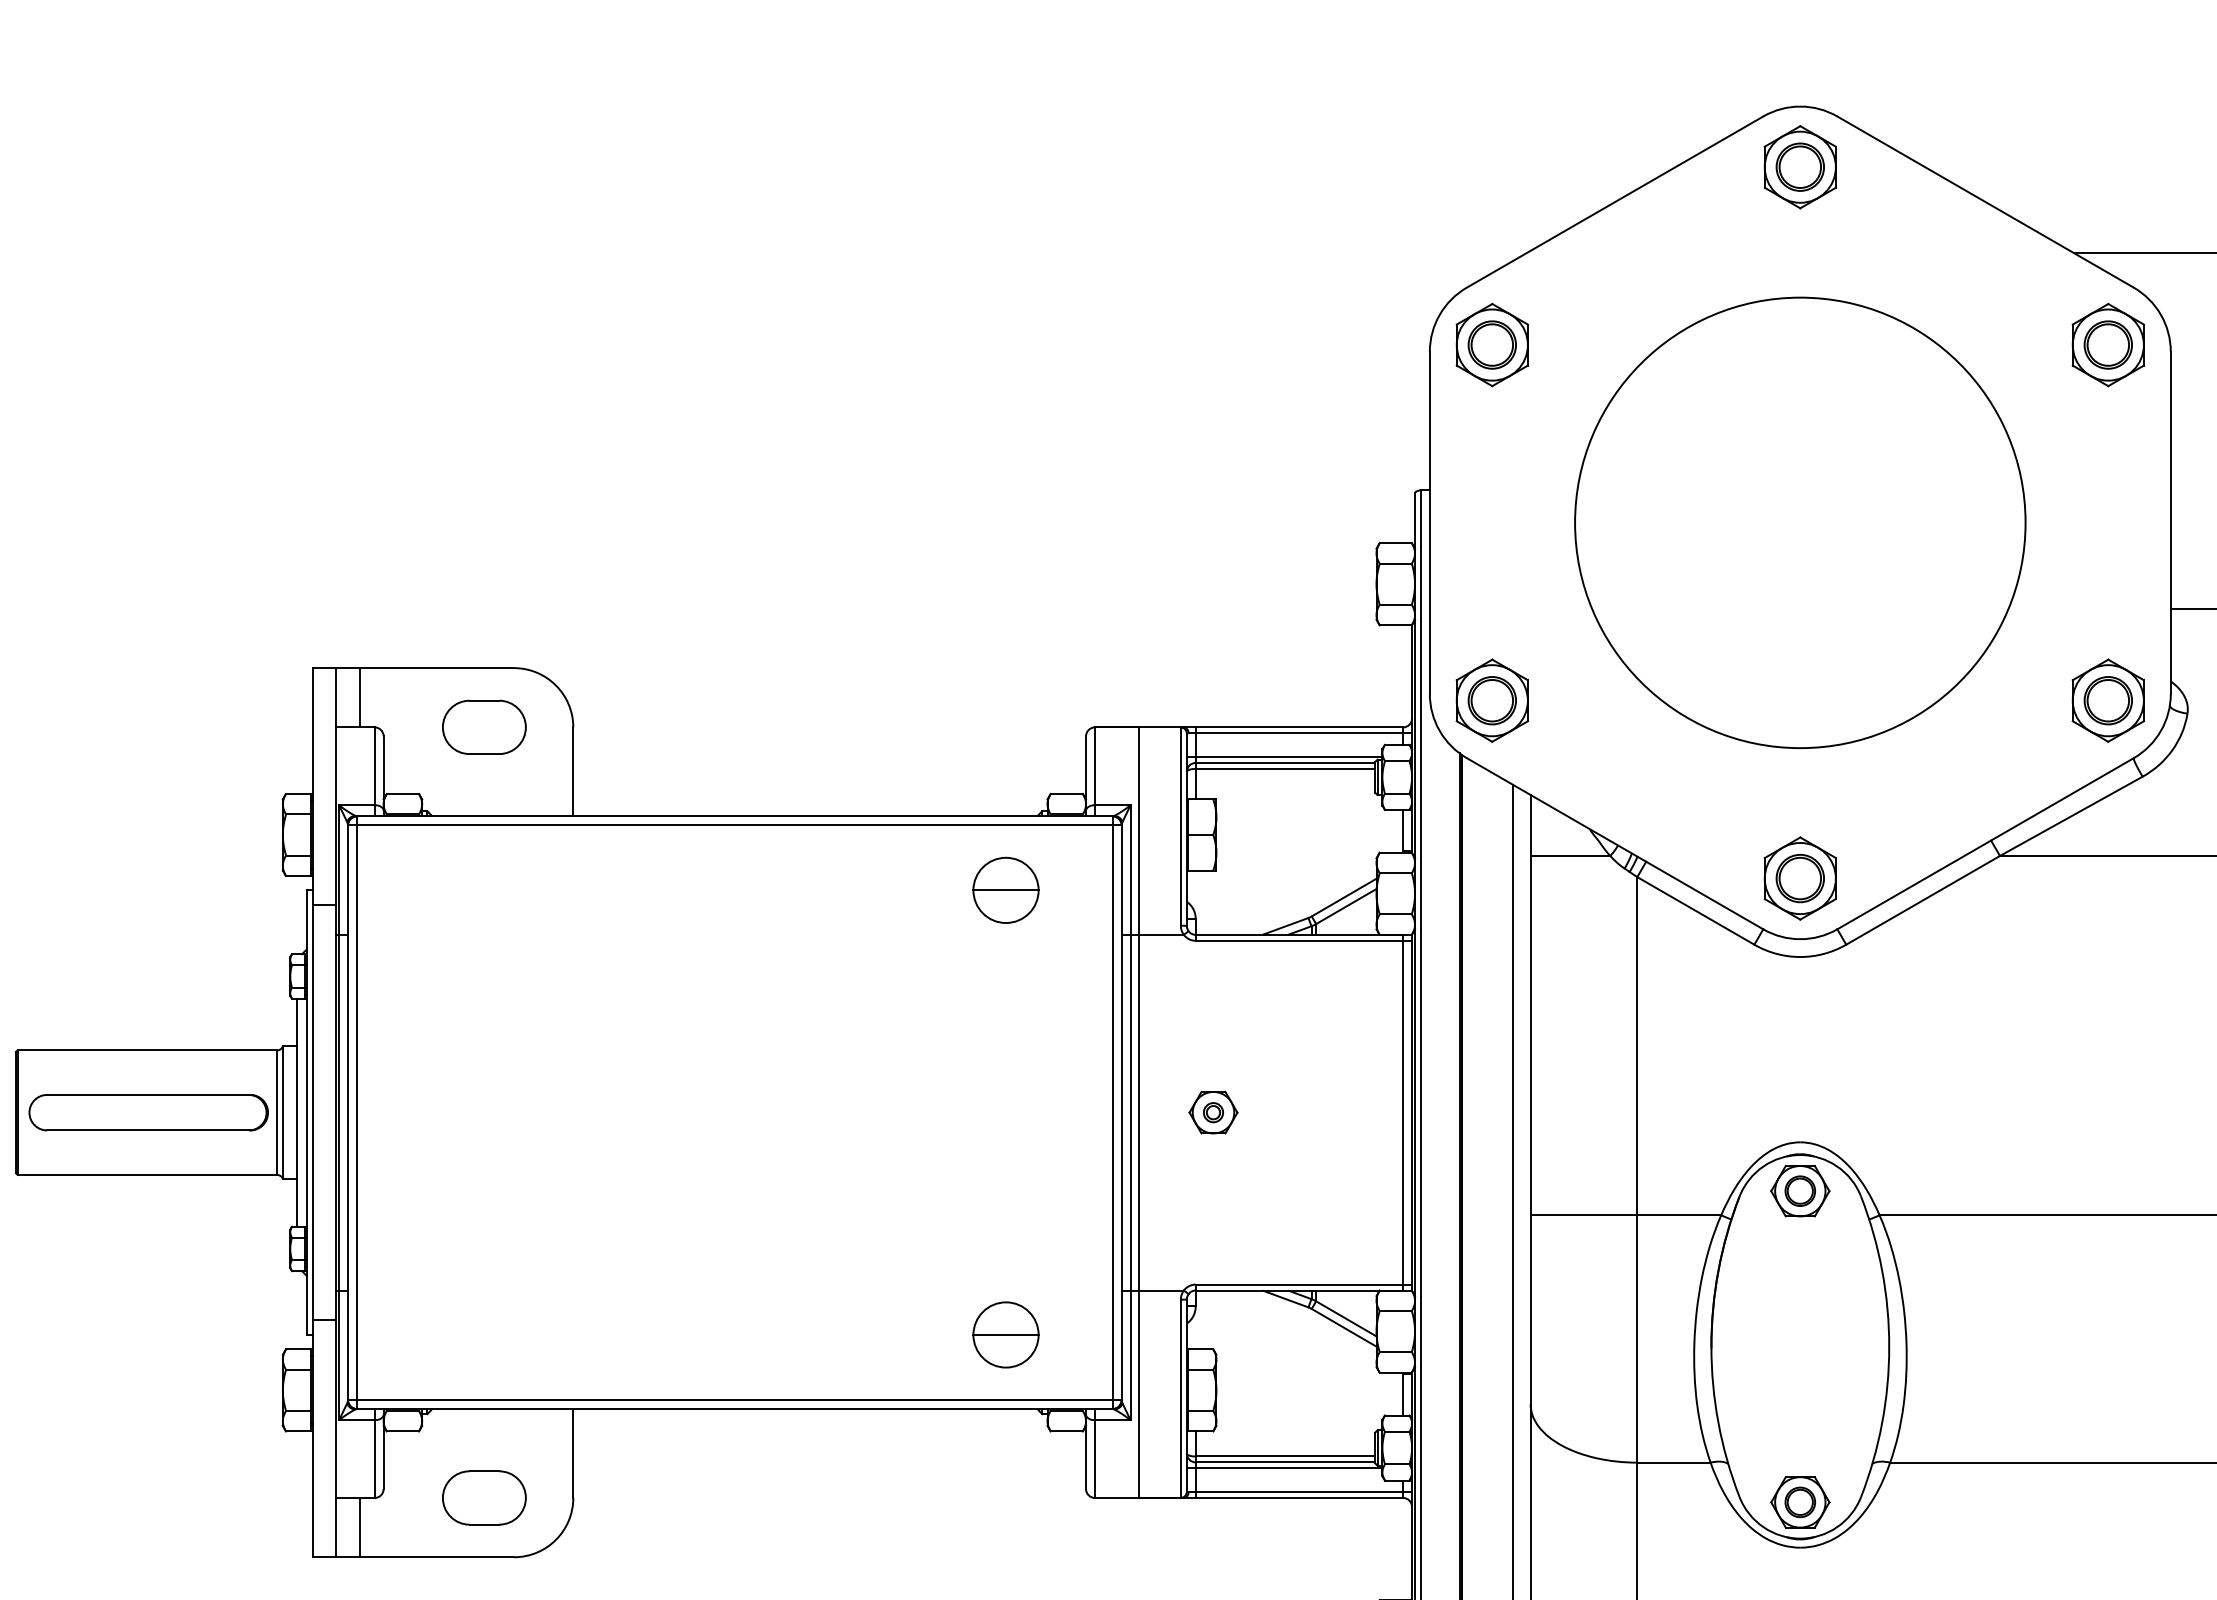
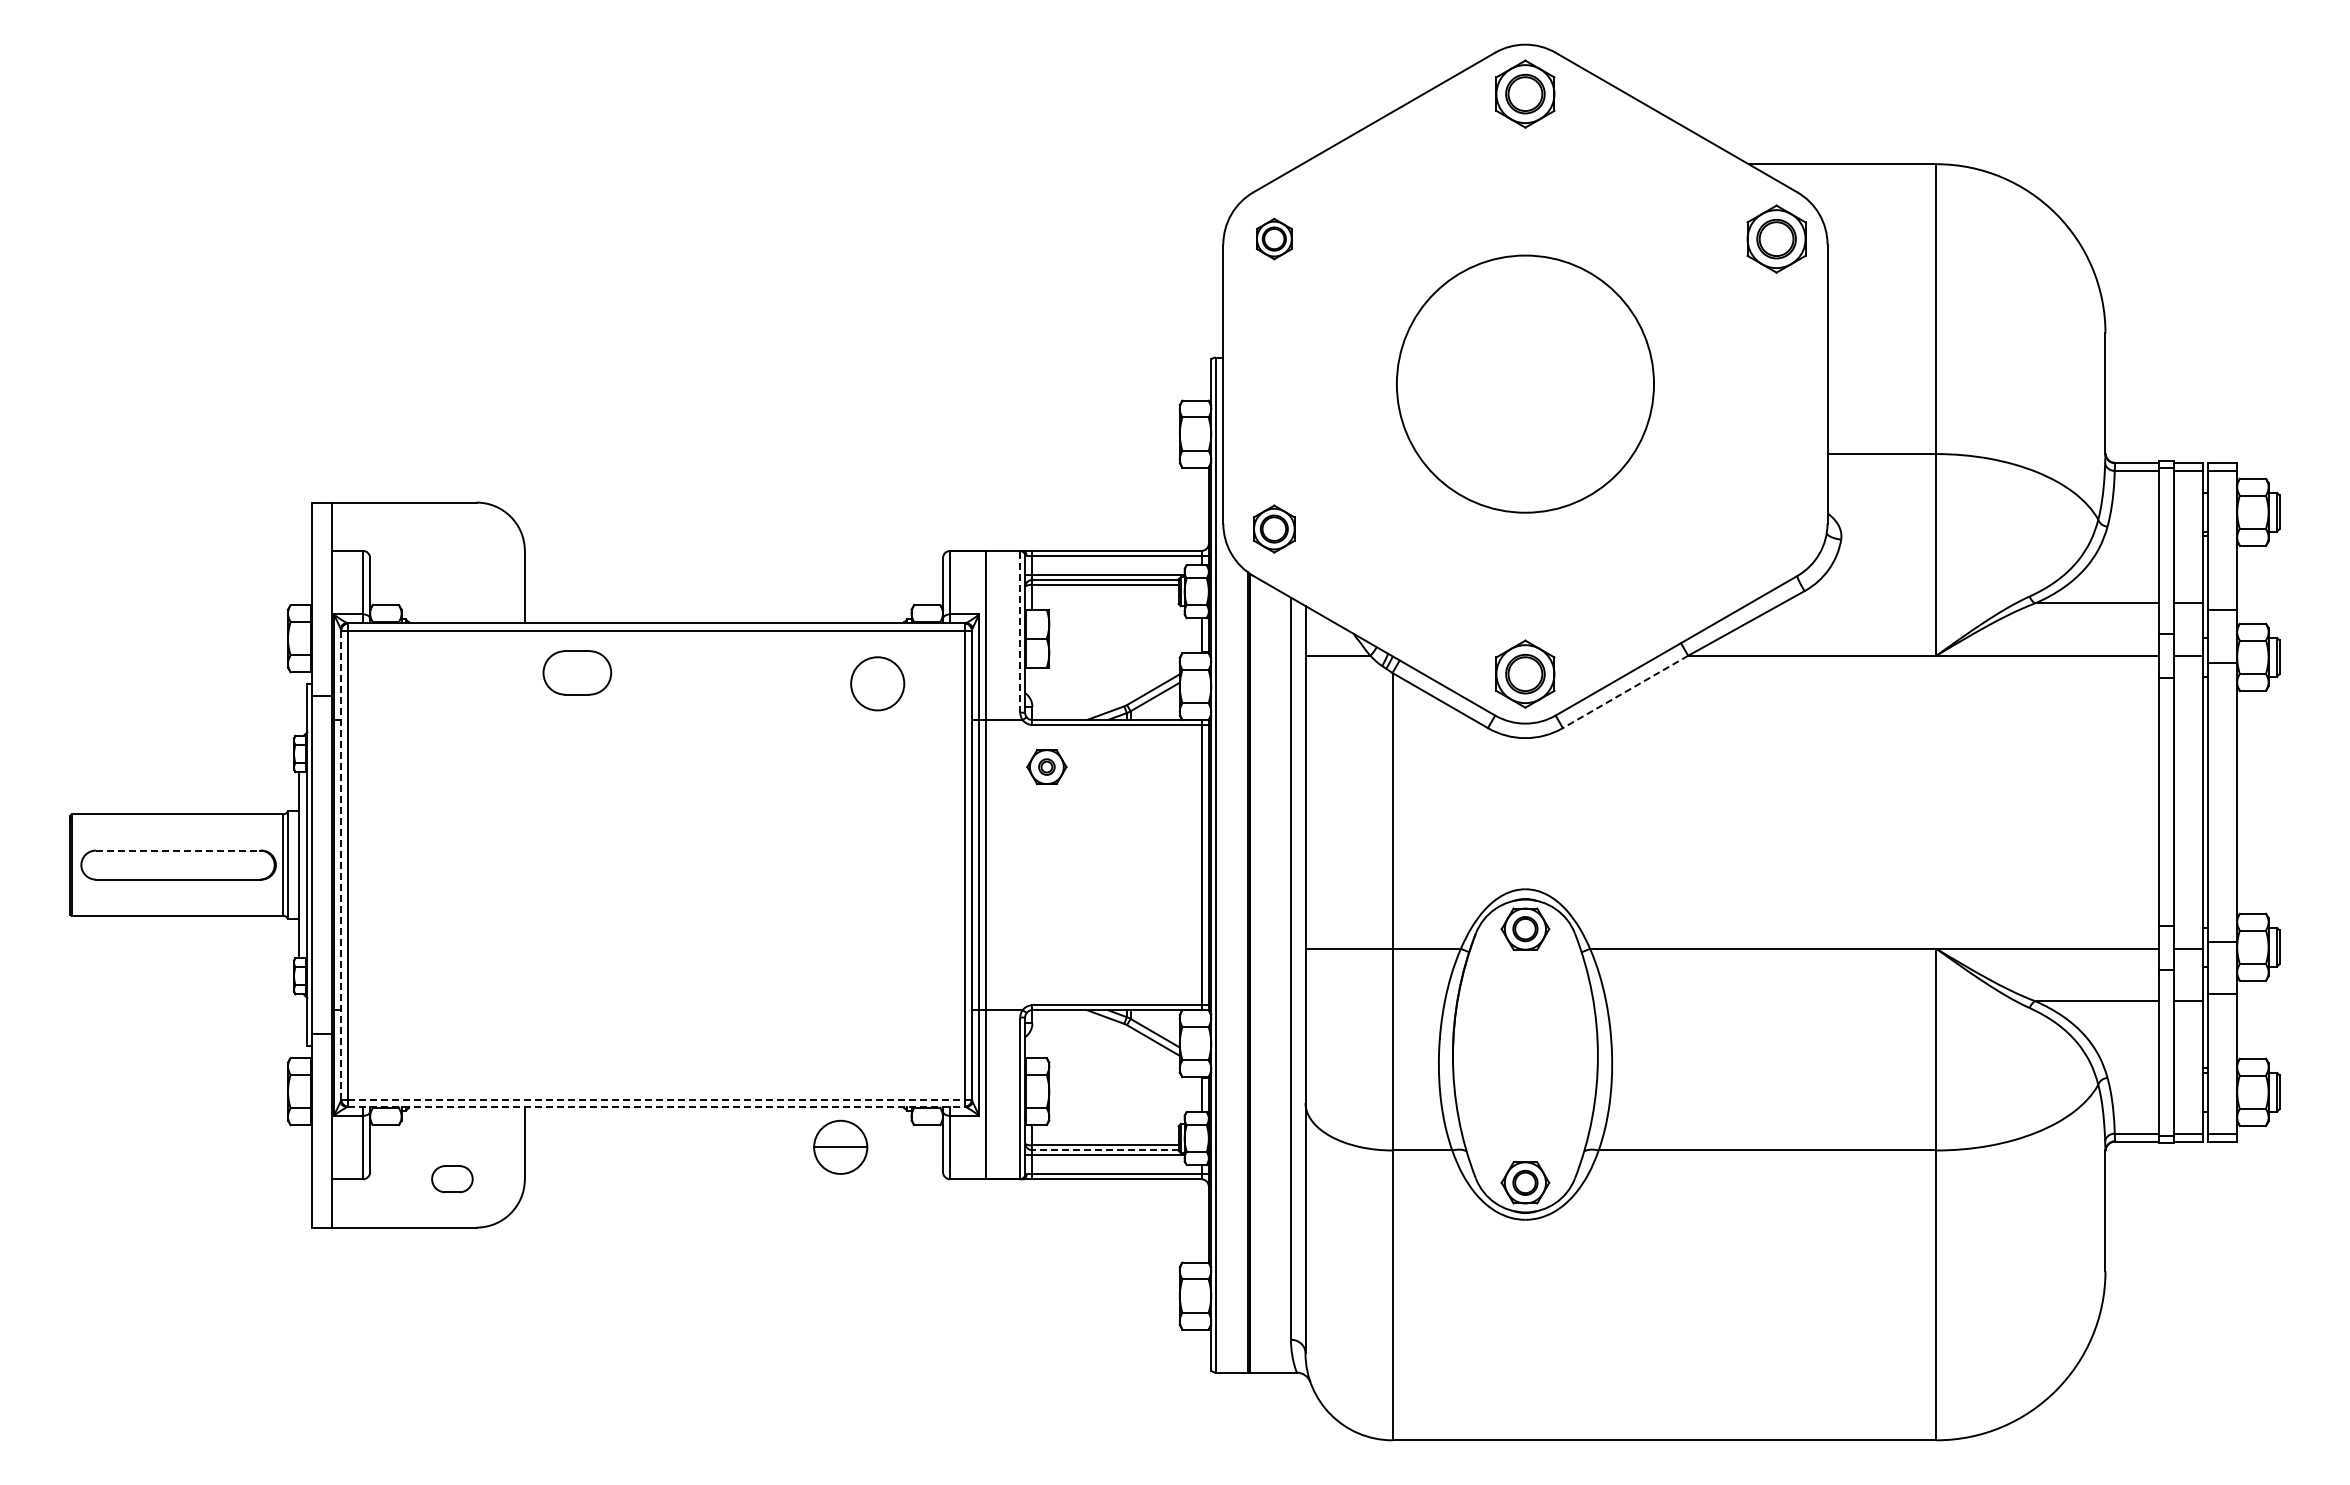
part: (1492, 344) -> (1274, 238), size x0.6
circle: (1800, 522) -> (1525, 383), size x0.7
line: (359, 697) -> (350, 526), removed
part: (1492, 699) -> (1274, 528), size x0.7
part: (2108, 699) -> (1776, 528), removed
part: (484, 726) -> (577, 672), moved
line: (1181, 826) -> (1020, 631), solid -> dashed
line: (1005, 889) -> (877, 683), removed
line: (1923, 901) -> (1625, 692), solid -> dashed
line: (148, 1094) -> (178, 850), solid -> dashed
part: (1213, 1111) -> (1046, 766), moved
line: (348, 1113) -> (341, 865), solid -> dashed
part: (1005, 1333) -> (840, 1146), moved
line: (735, 1400) -> (657, 1099), solid -> dashed
line: (735, 1408) -> (657, 1106), solid -> dashed
line: (1285, 1462) -> (1105, 1150), solid -> dashed
part: (484, 1497) -> (452, 1178), size x0.6
line: (359, 1527) -> (350, 1203), removed

